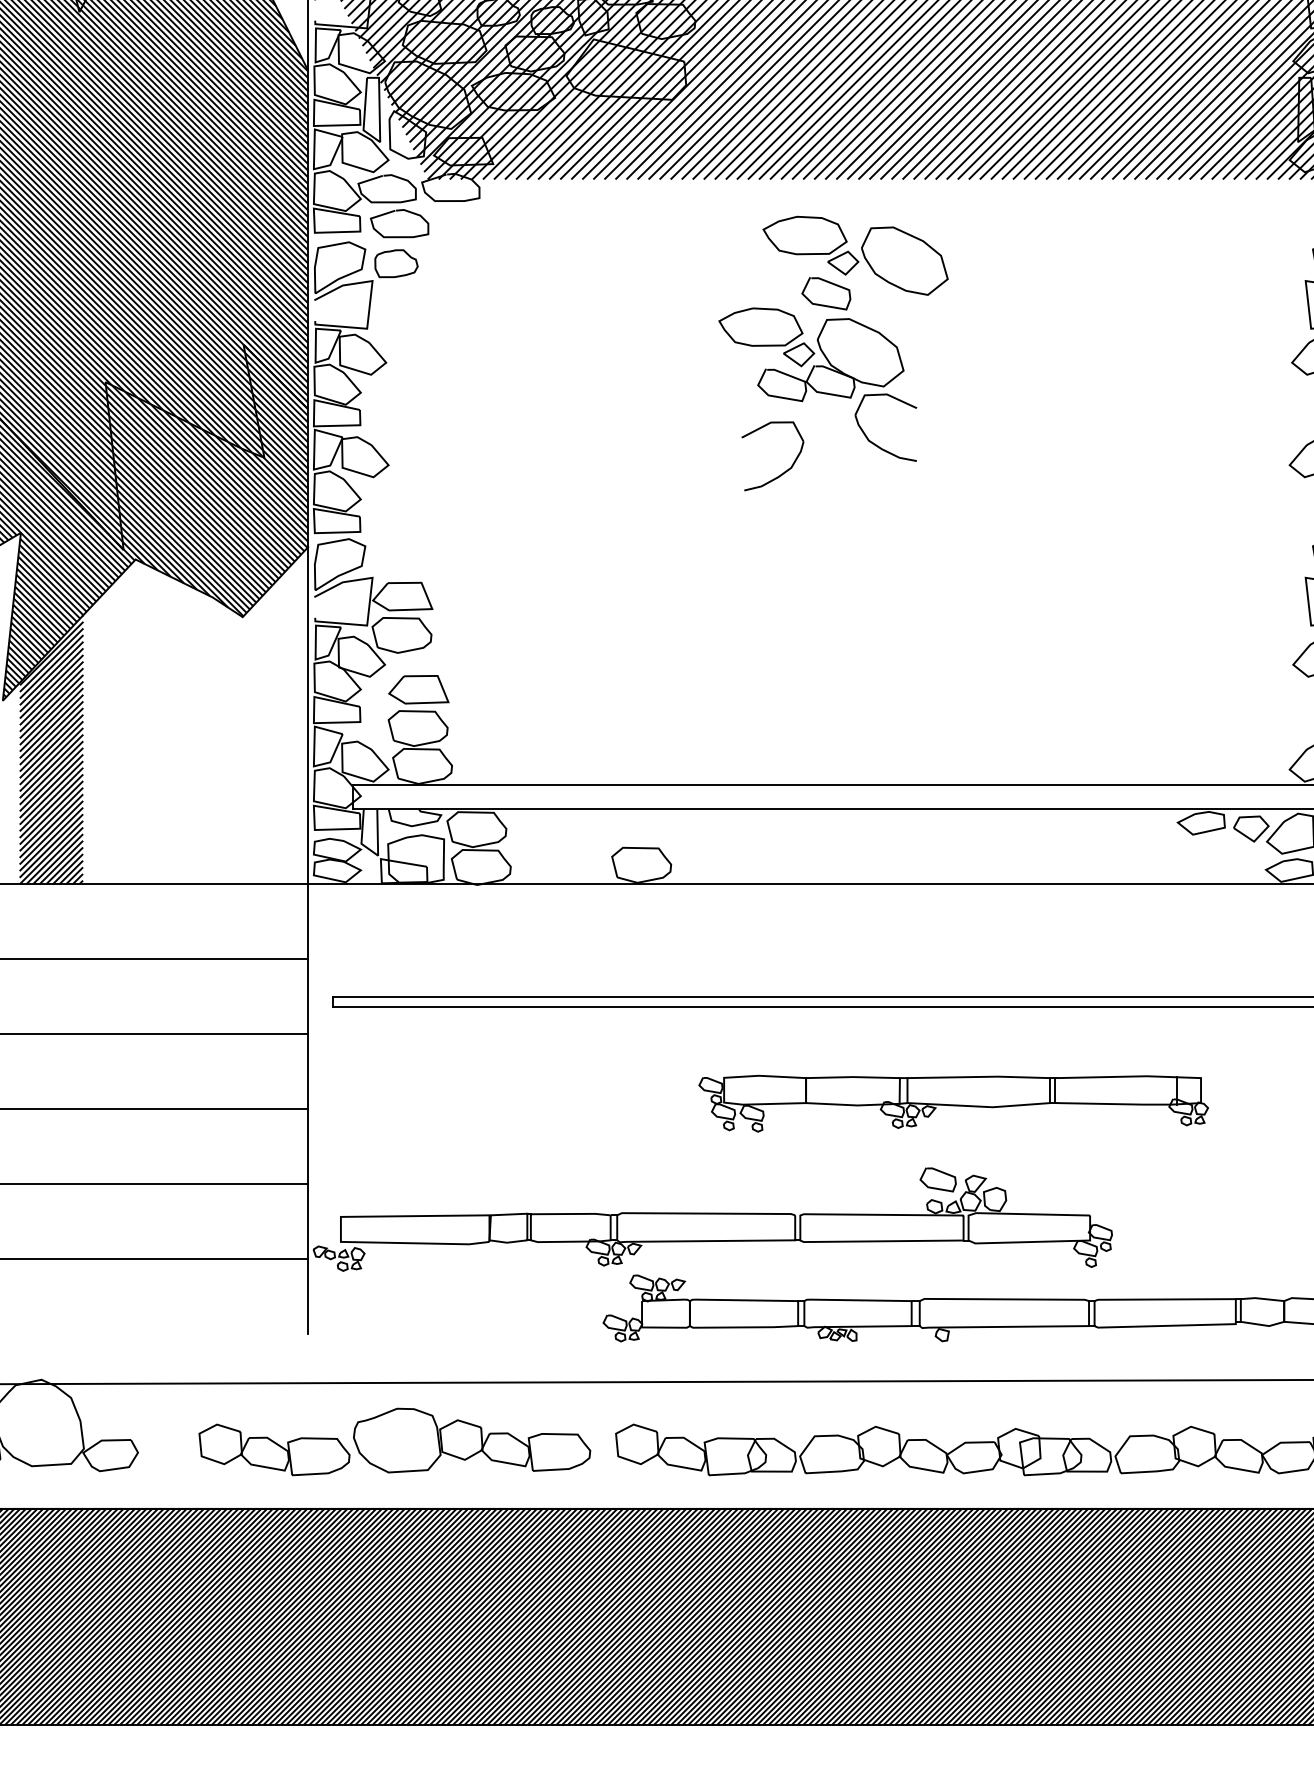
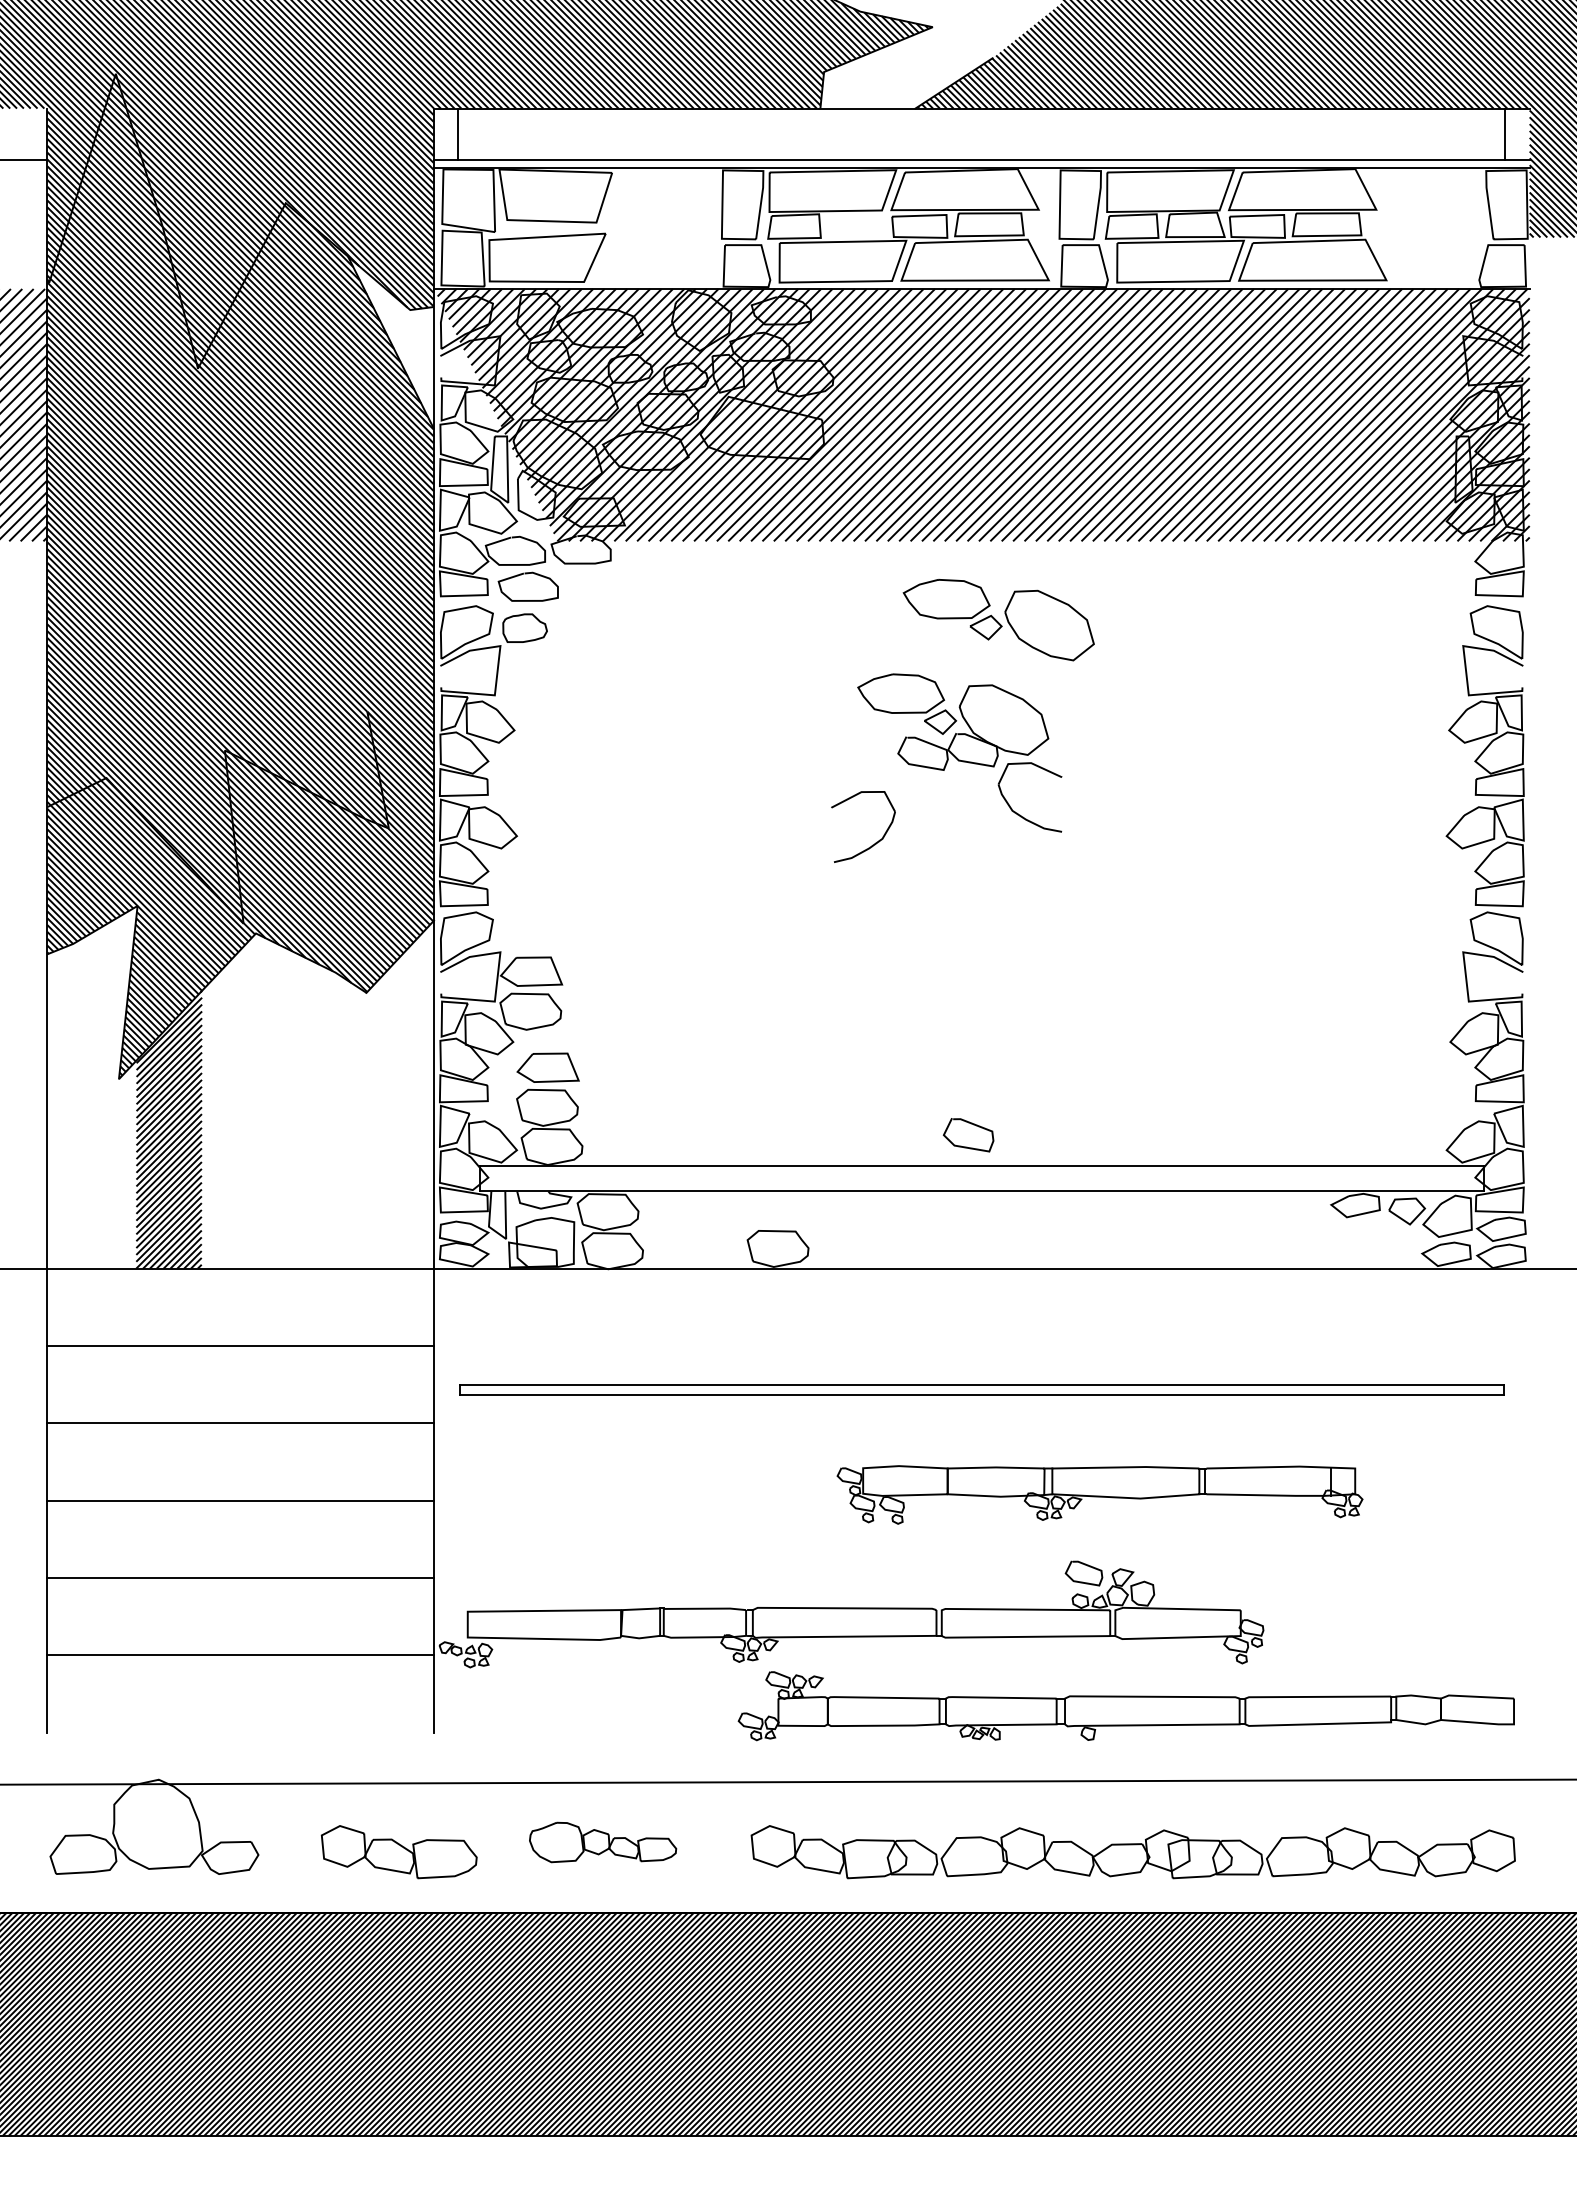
curve: (825, 304) -> (967, 1146), moved
part: (784, 471) -> (875, 842), moved
part: (471, 1440) -> (602, 1842), size x0.6

